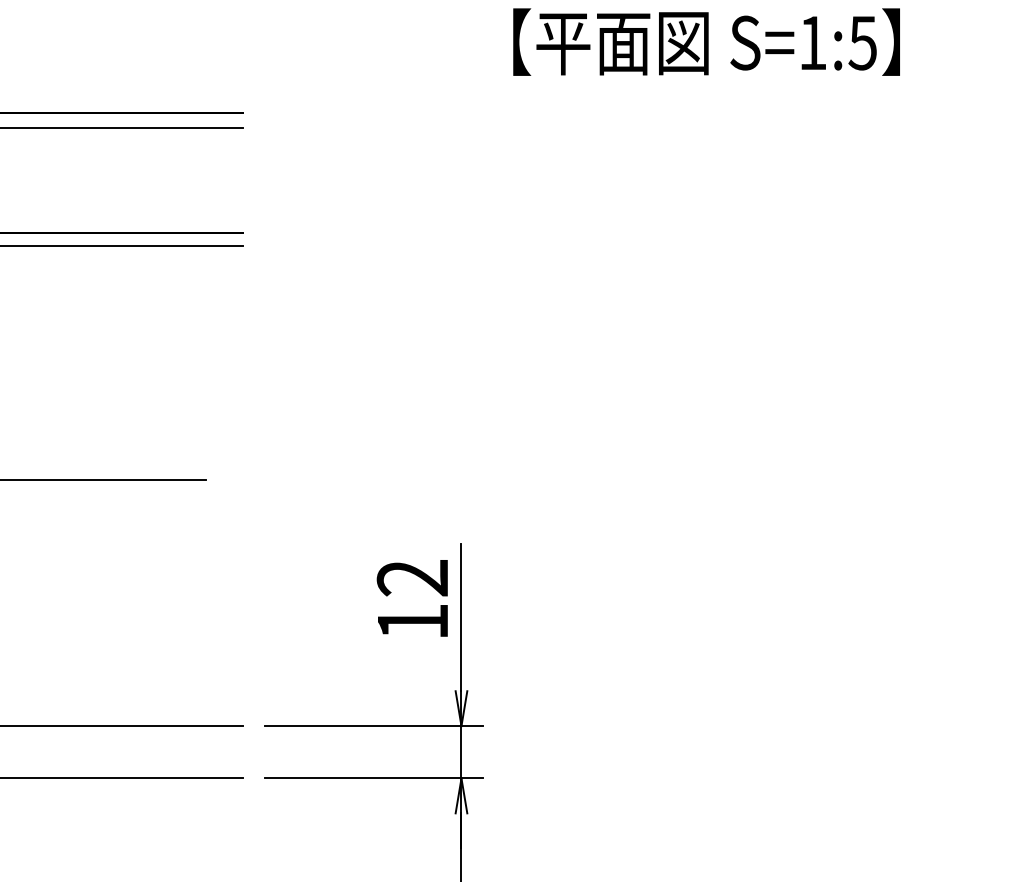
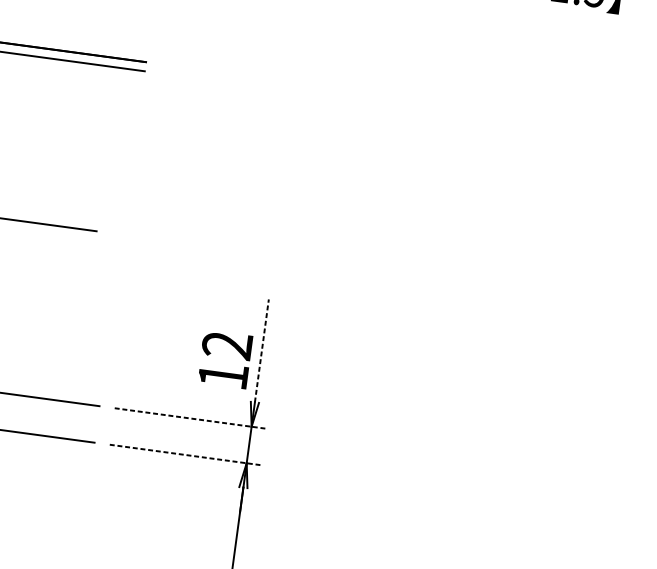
text: (411, 598) -> (224, 359), moved
line: (461, 617) -> (261, 351), solid -> dashed
line: (374, 726) -> (190, 418), solid -> dashed
line: (374, 778) -> (186, 455), solid -> dashed

